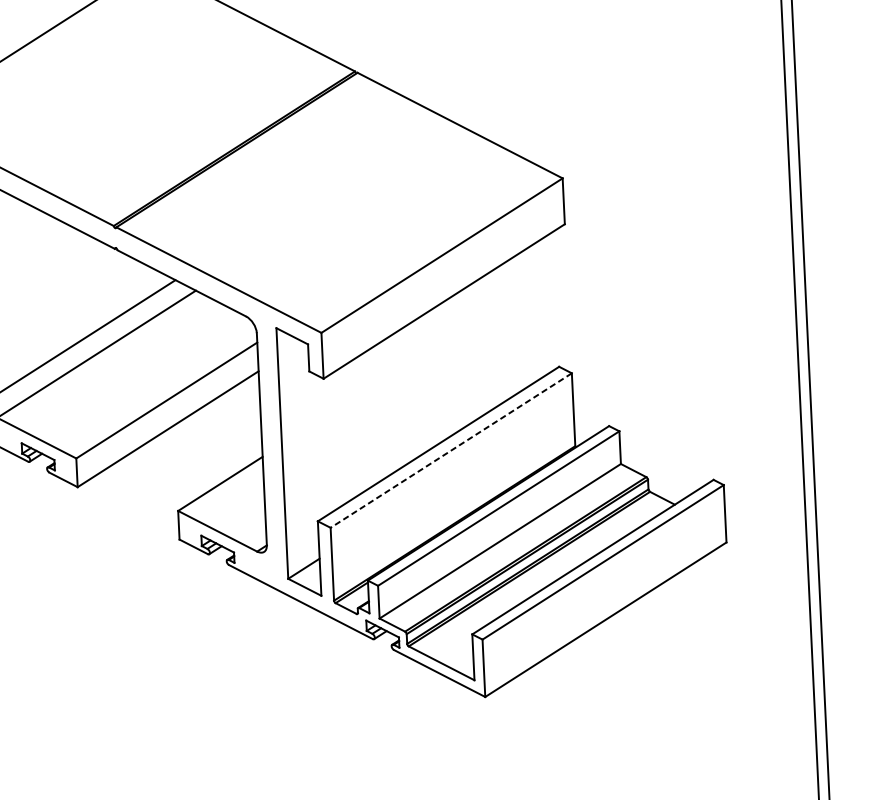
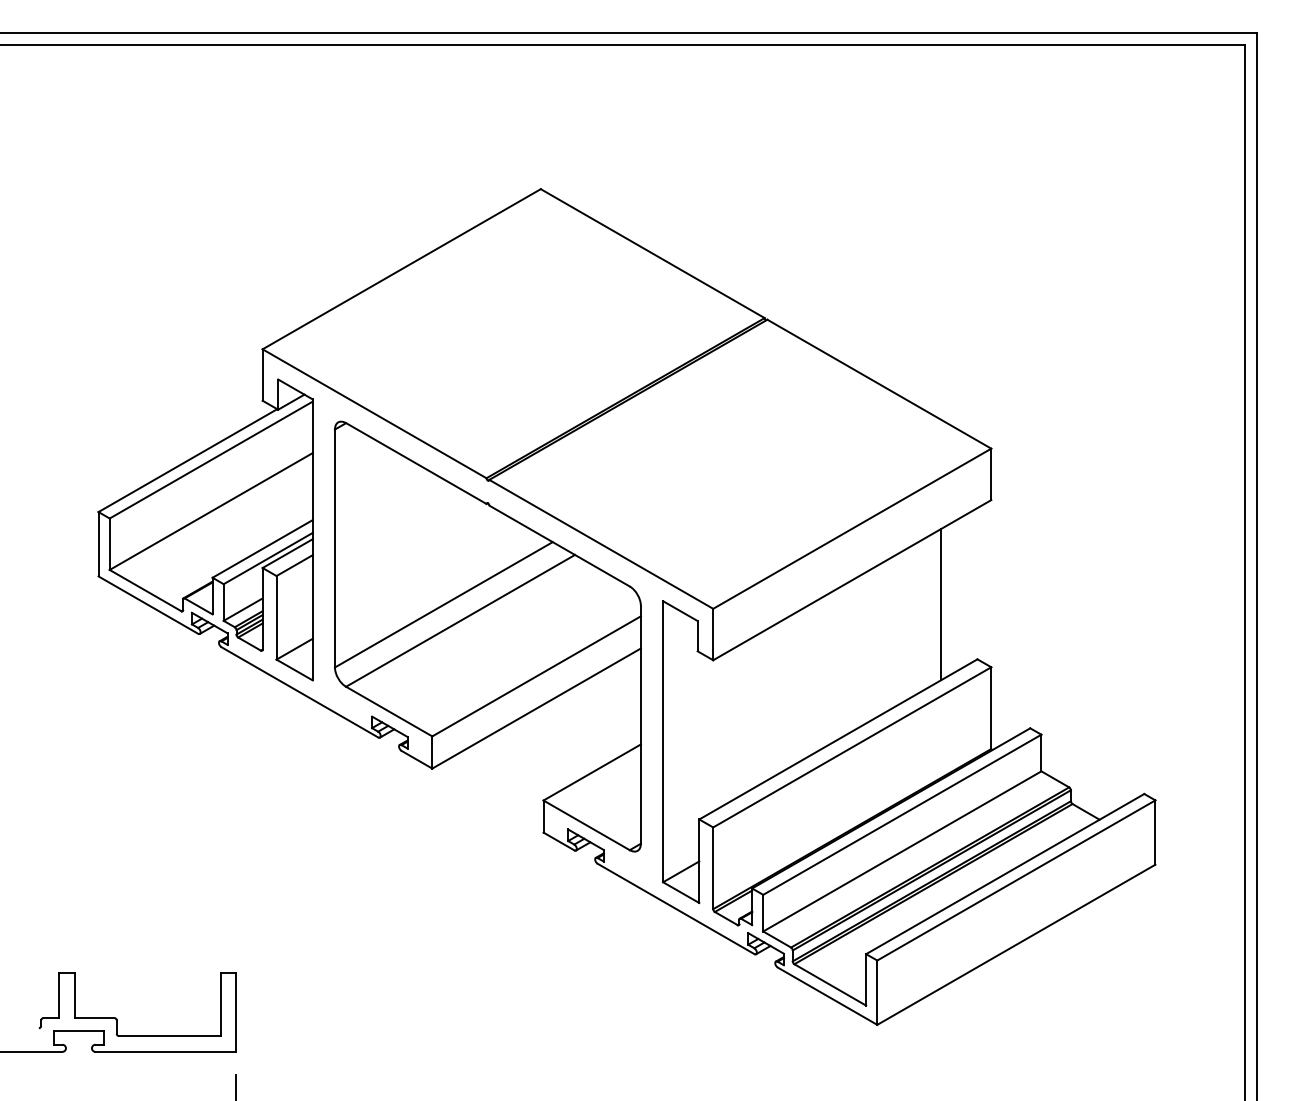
line: (524, 319) -> (941, 604), added
line: (450, 450) -> (851, 747), dashed -> solid

